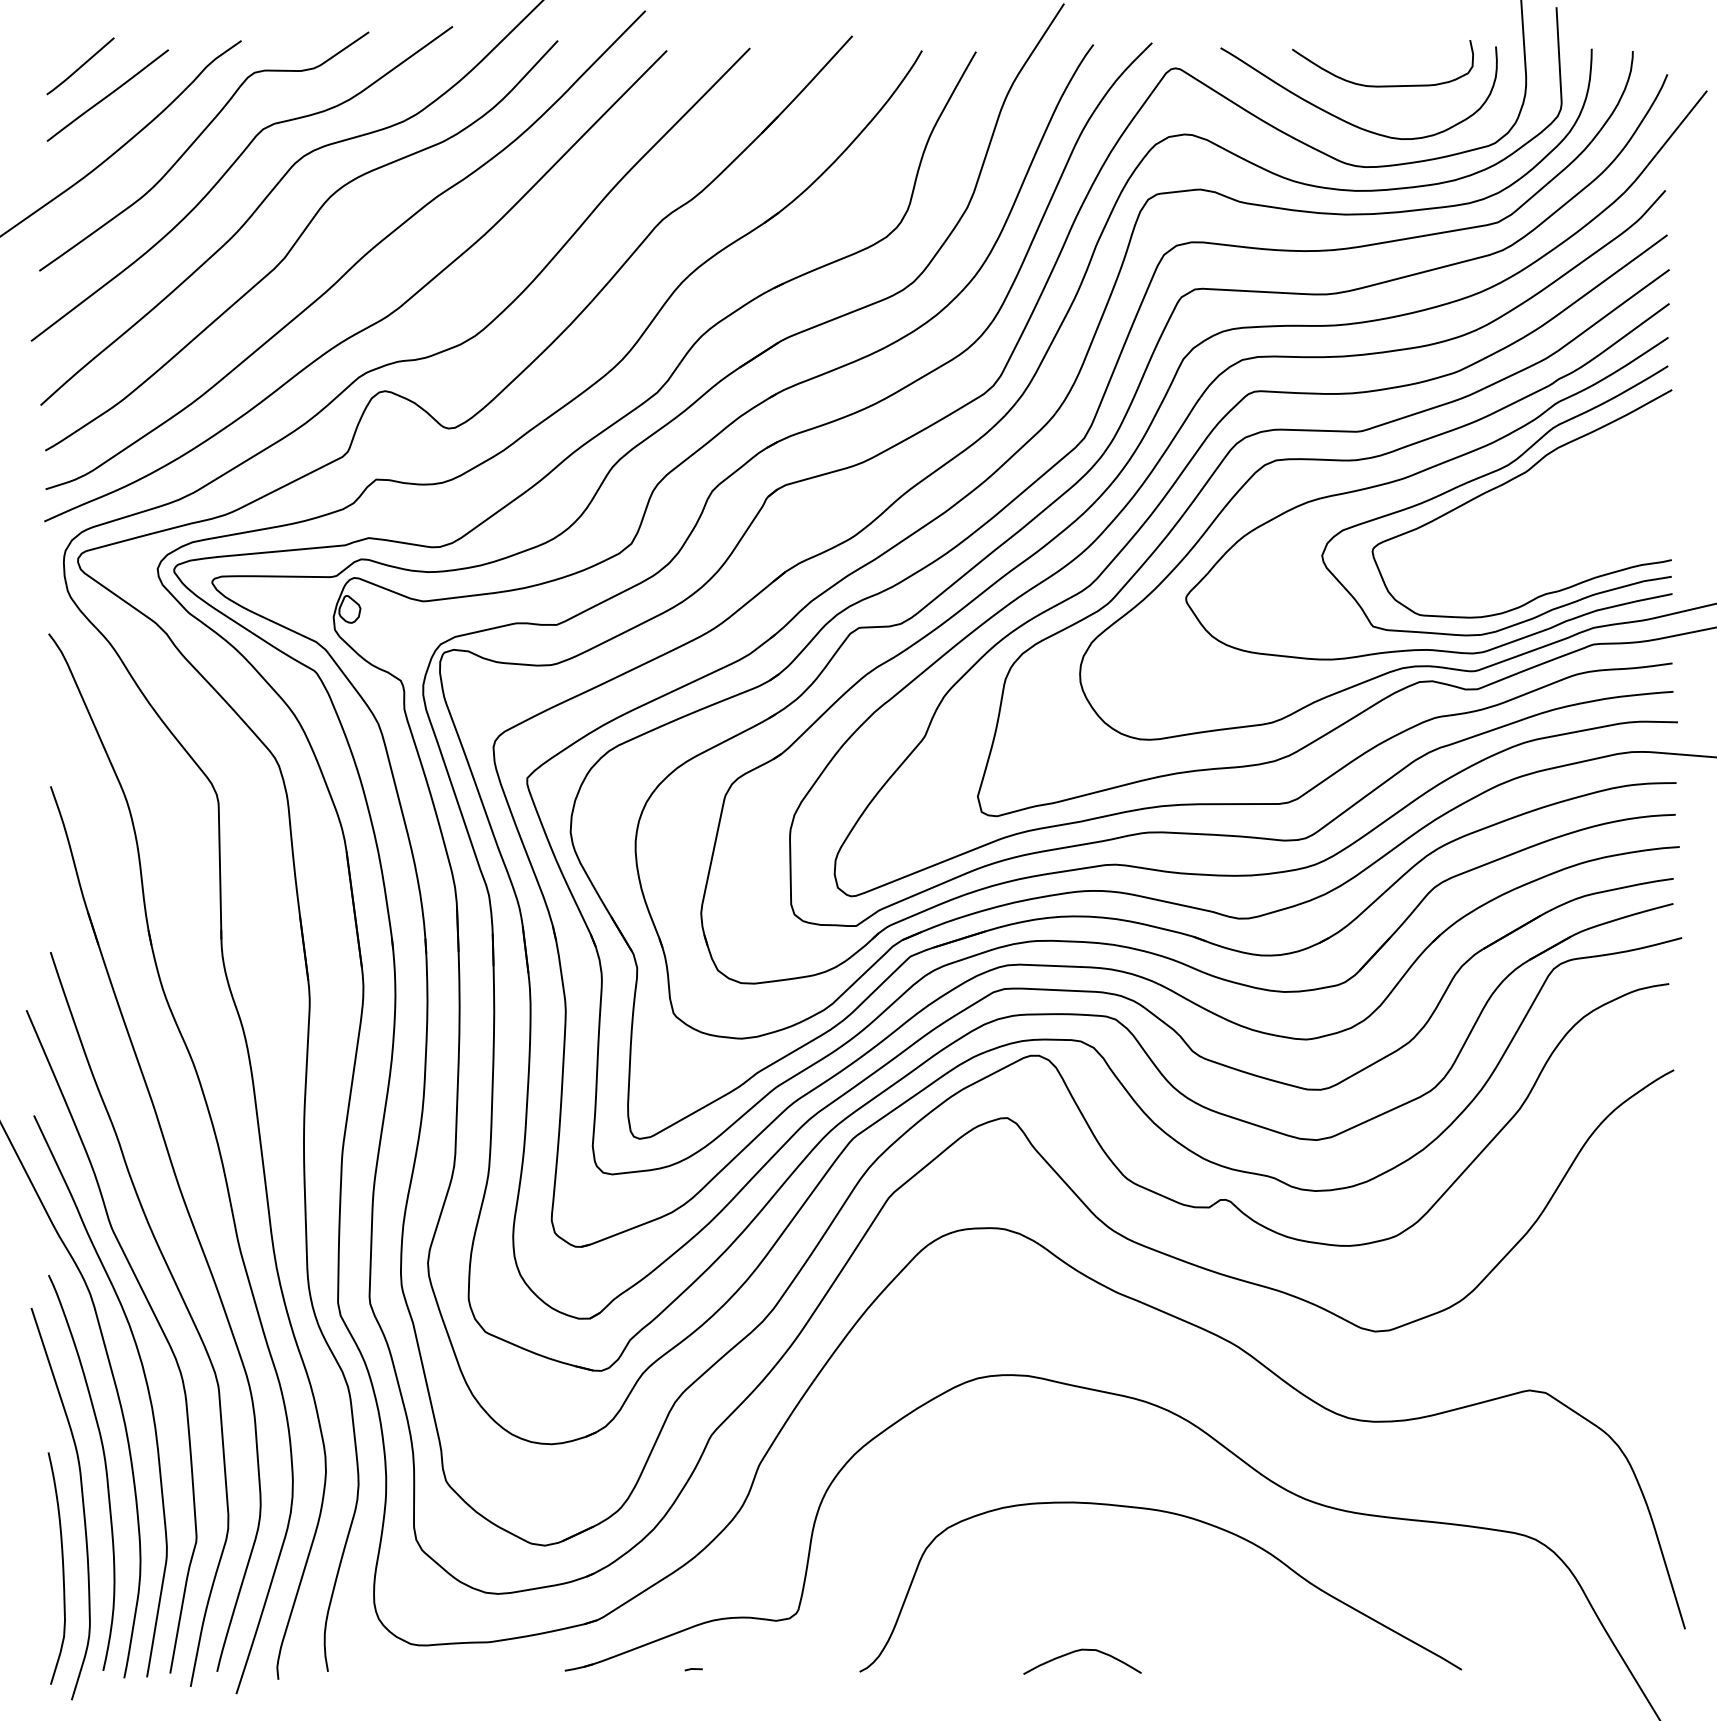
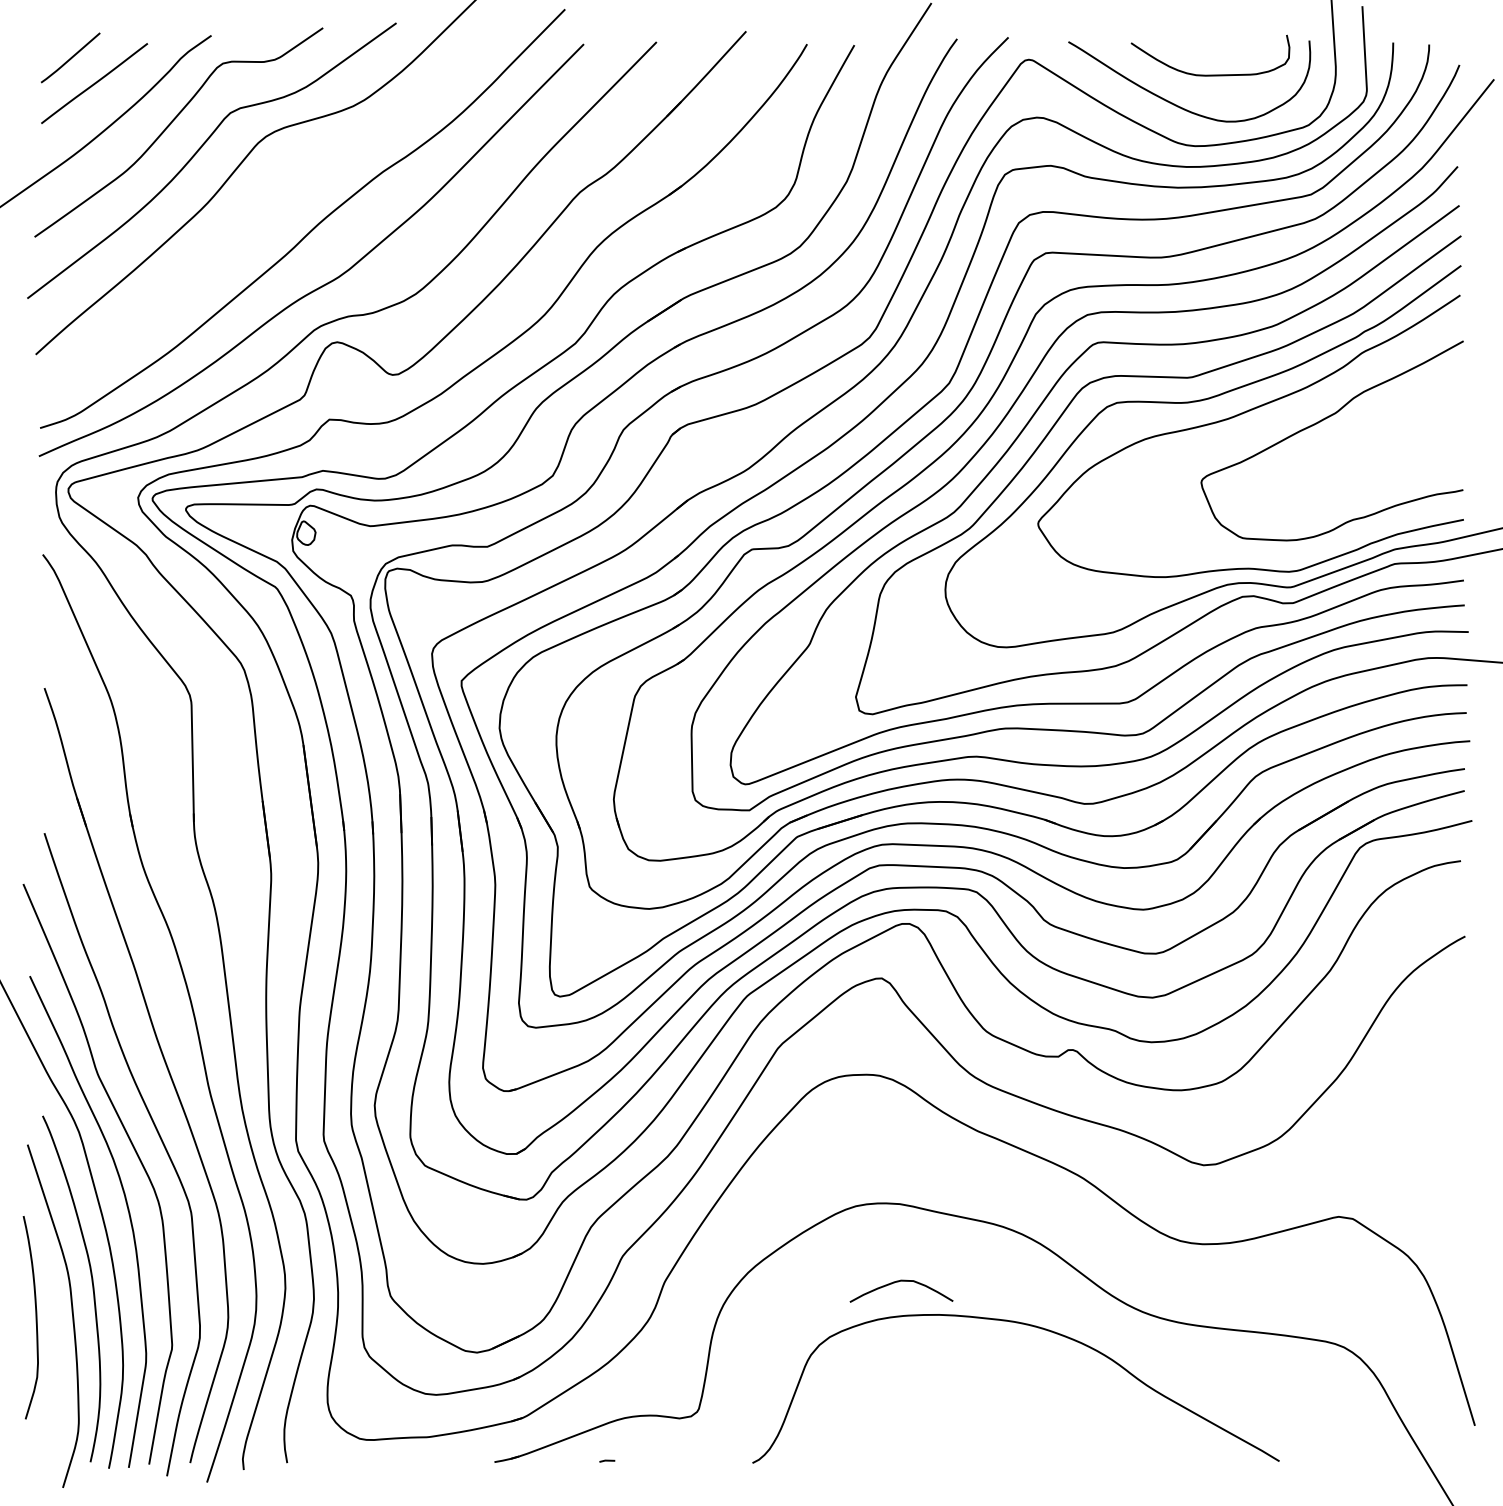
curve: (296, 244) -> (259, 213), removed
curve: (1484, 477) -> (1299, 417), removed
curve: (62, 1568) -> (35, 1317), moved
curve: (1079, 1651) -> (898, 1282), moved

